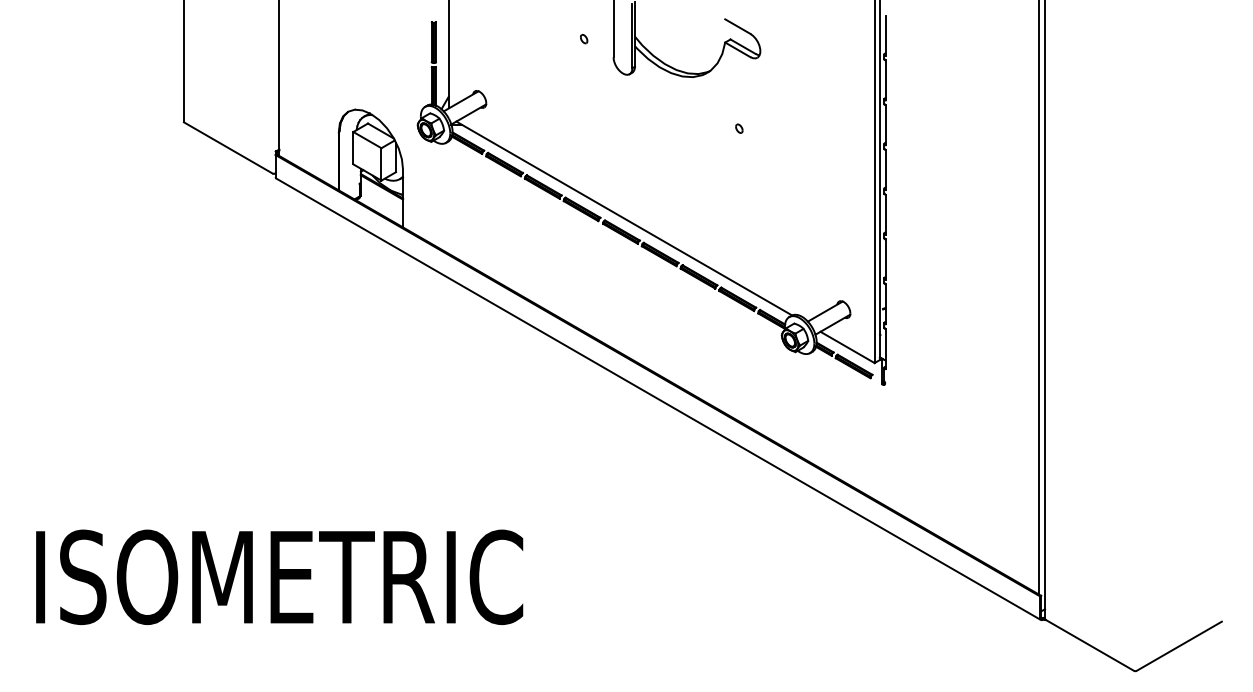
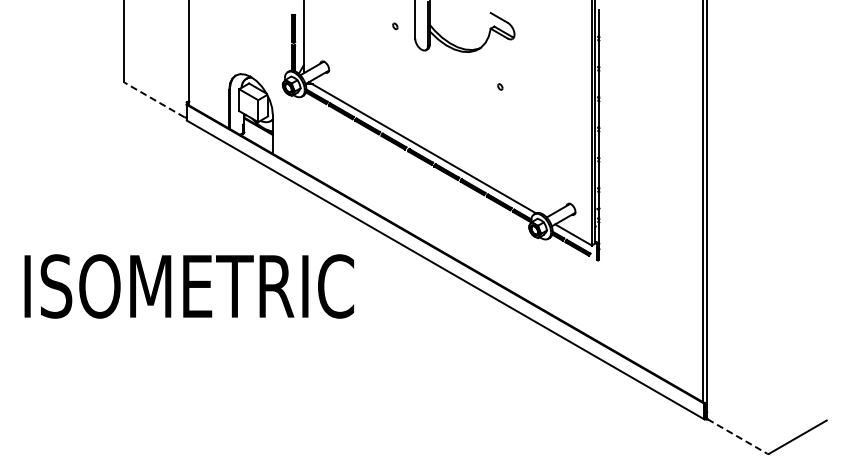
line: (228, 148) -> (154, 100), solid -> dashed
text: (278, 577) -> (188, 286), moved
line: (1089, 645) -> (737, 436), solid -> dashed

